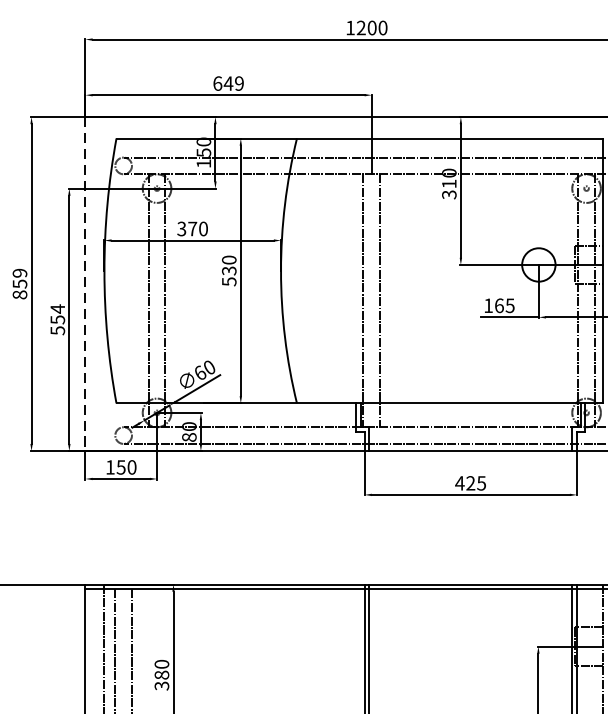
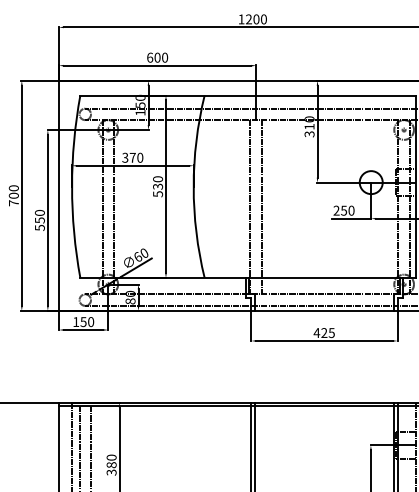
text: (232, 83) -> (160, 57), 649 -> 600
text: (19, 283) -> (13, 195), 859 -> 700
line: (86, 285) -> (59, 196), dashed -> solid
text: (498, 305) -> (343, 210), 165 -> 250
text: (57, 308) -> (39, 212), 554 -> 550

